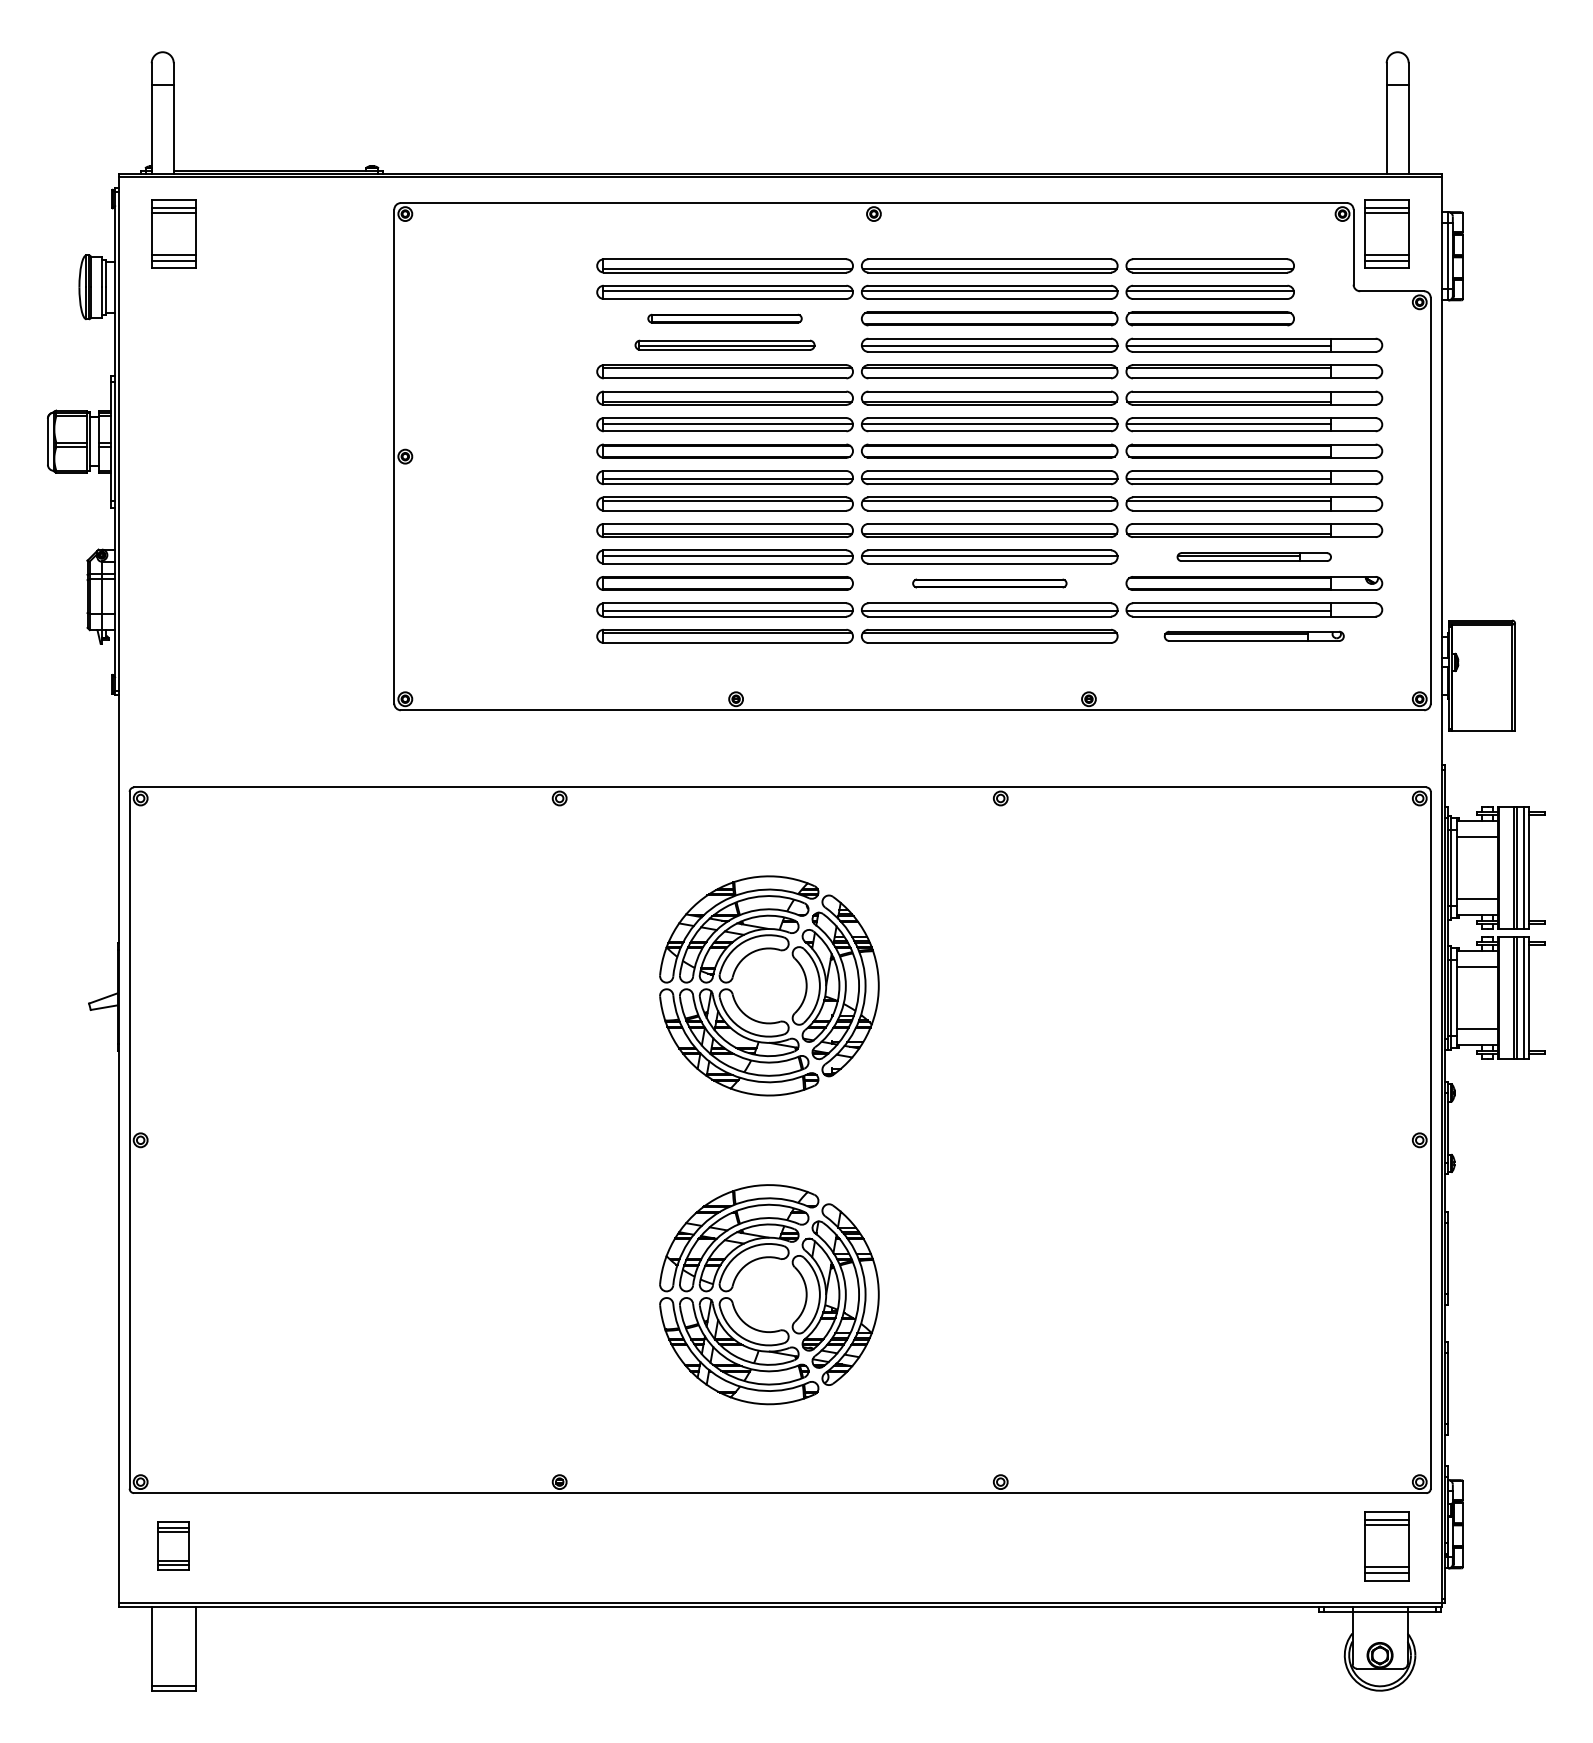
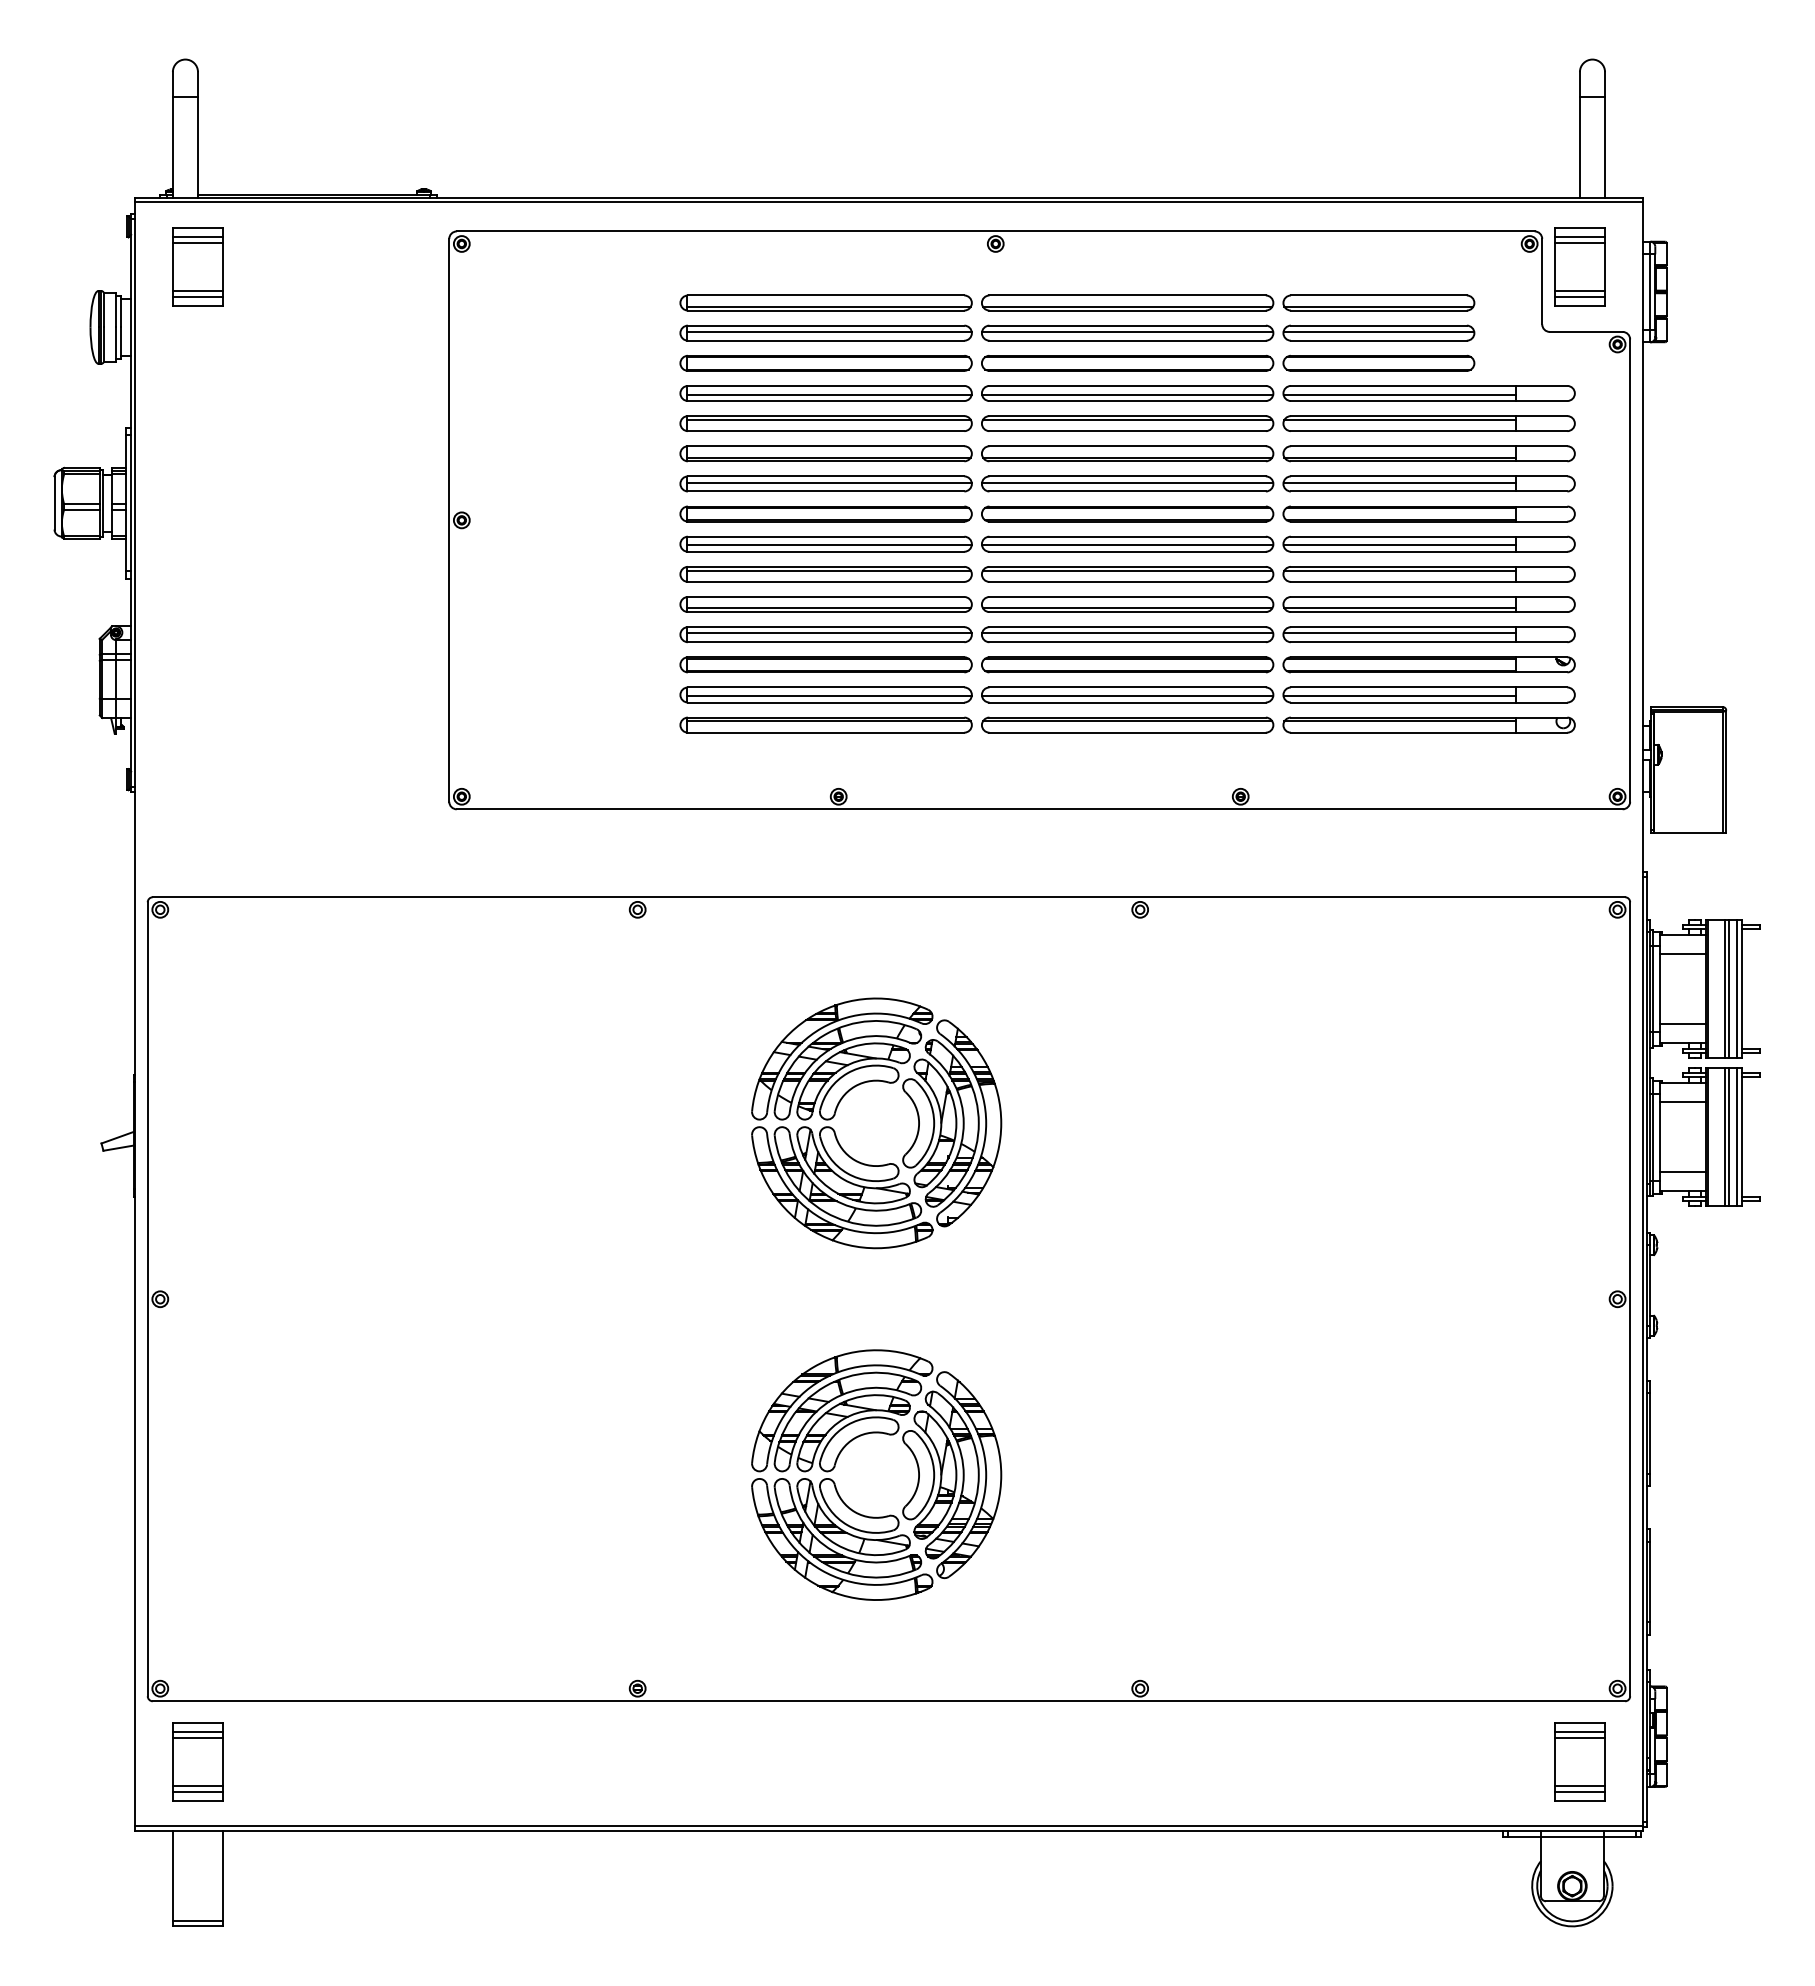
part: (724, 318) -> (825, 362), size x1.67
part: (724, 345) -> (825, 393), size x1.43
part: (1253, 556) -> (1428, 634), size x1.67
part: (989, 583) -> (1127, 664), size x1.67
part: (1253, 635) -> (1428, 724), size x1.43
part: (173, 1546) -> (197, 1761), size x1.43

